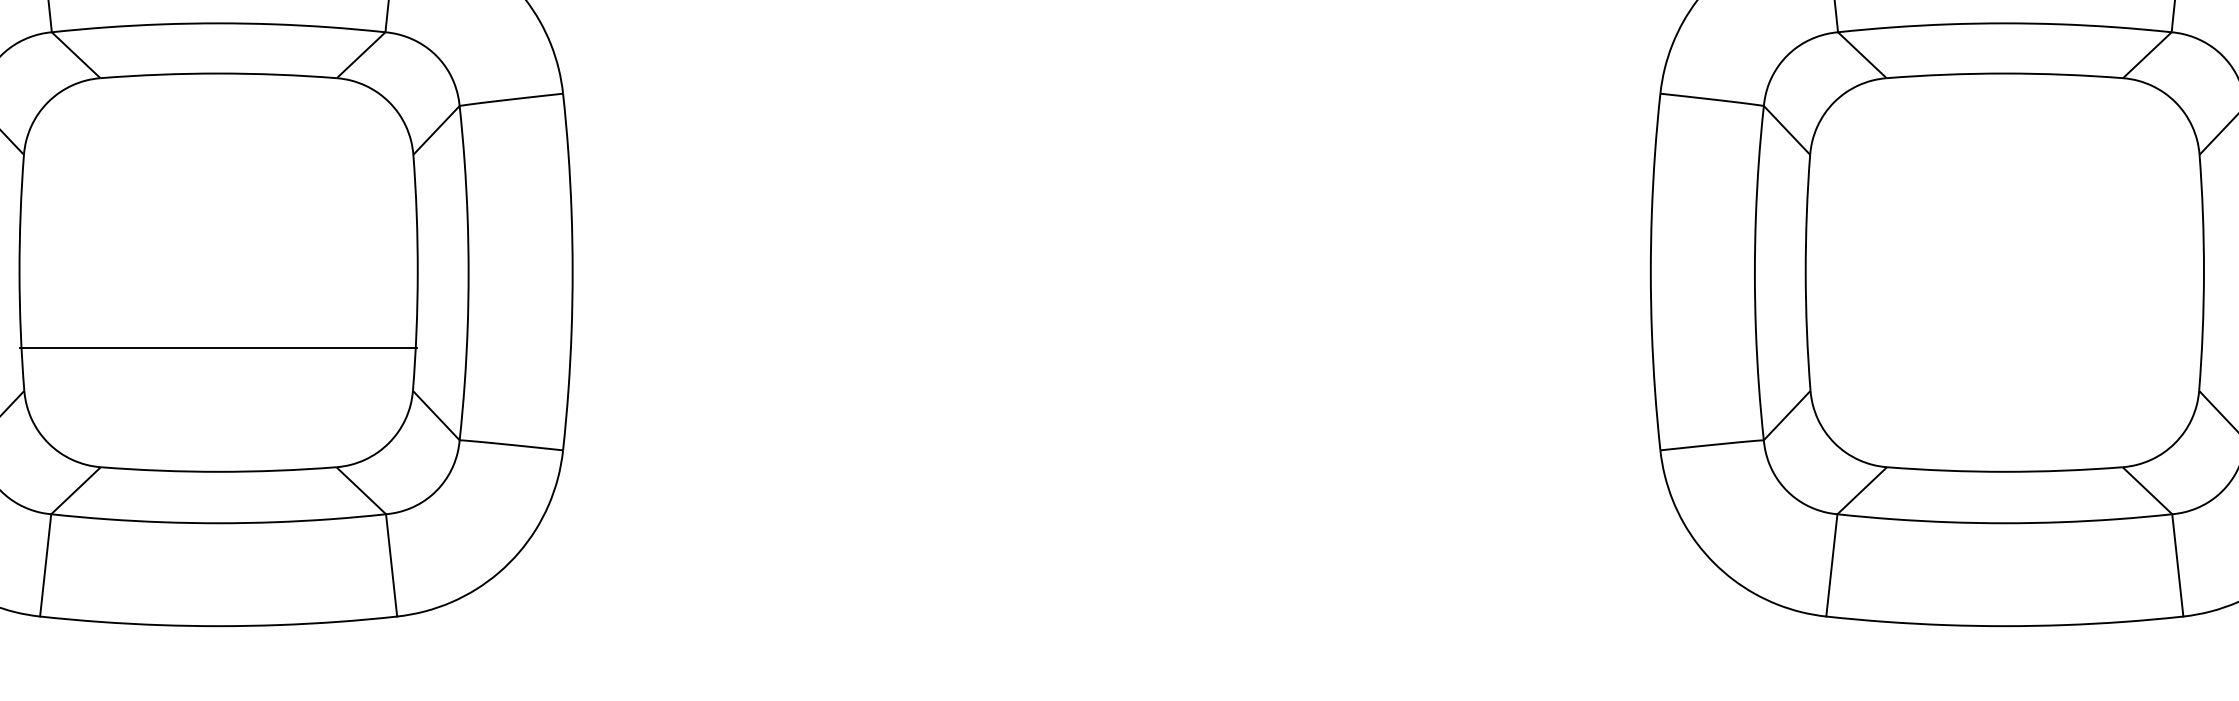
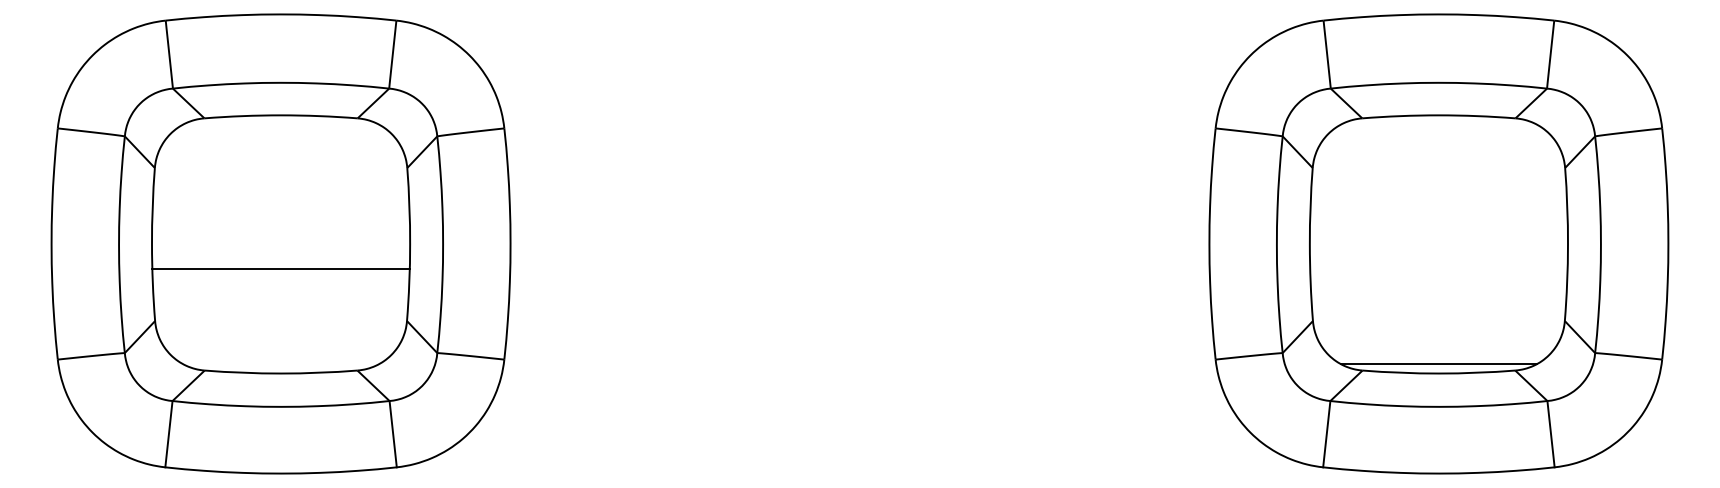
line: (217, 348) -> (280, 269), moved
line: (2004, 456) -> (1438, 363), added

